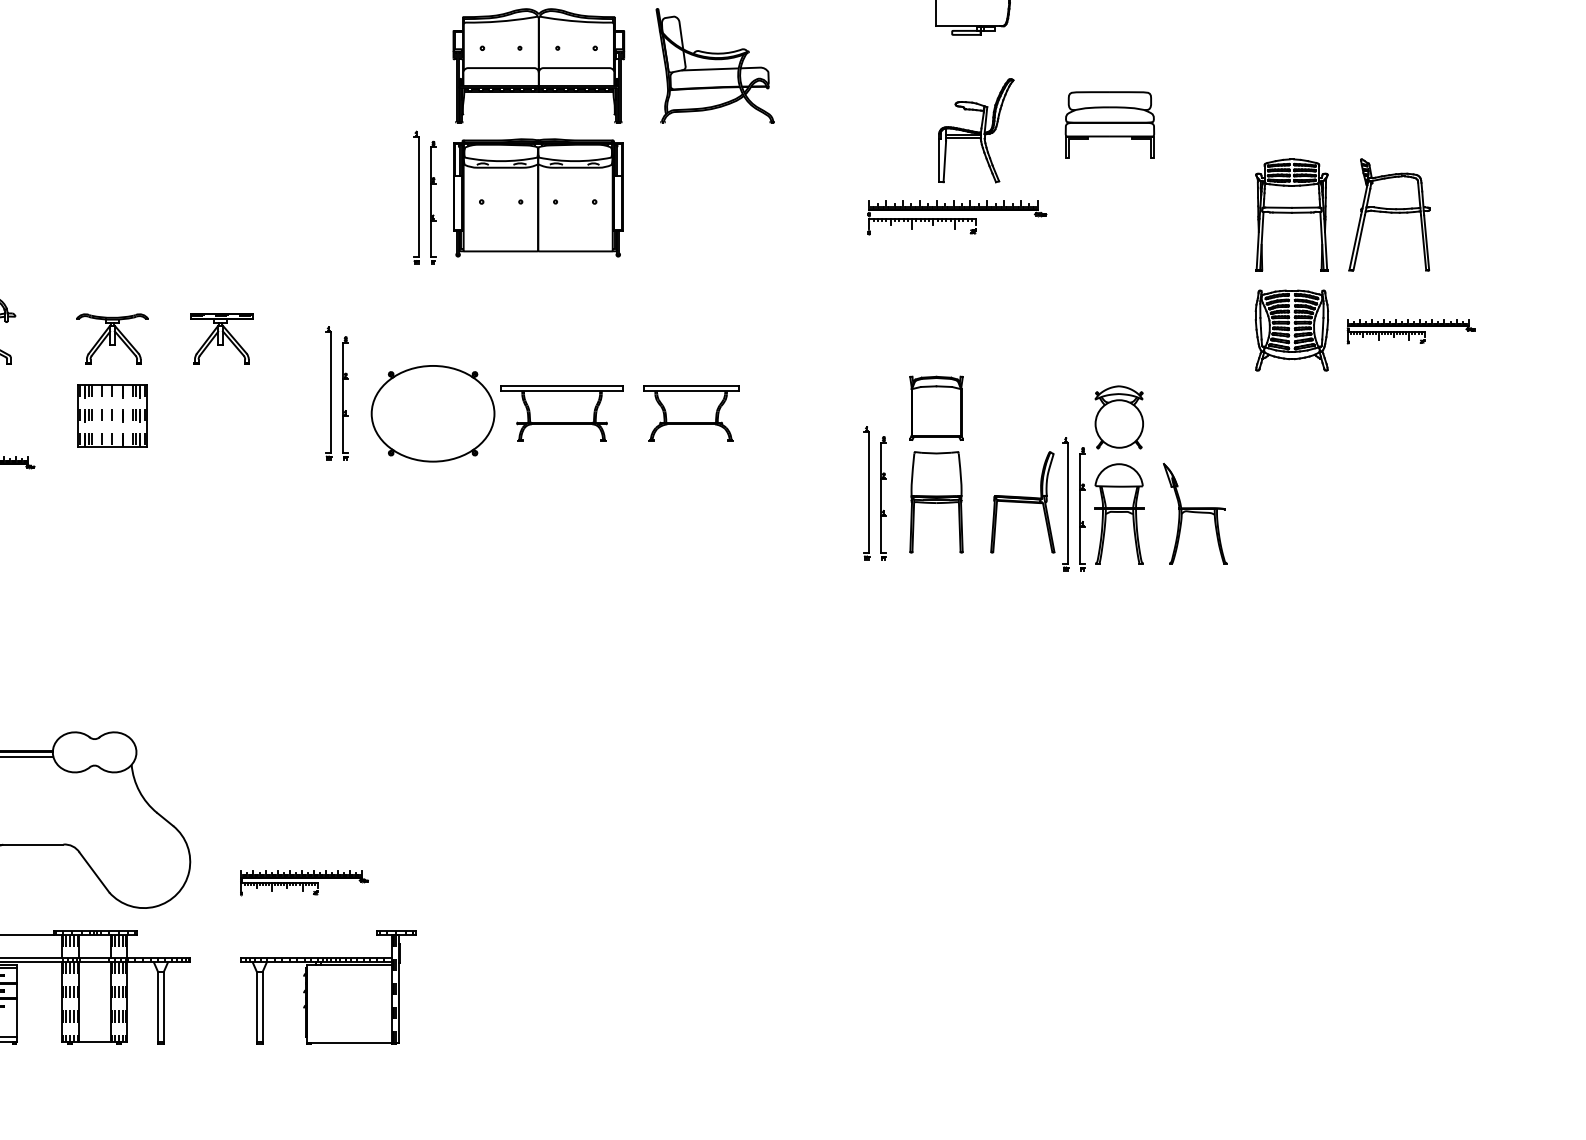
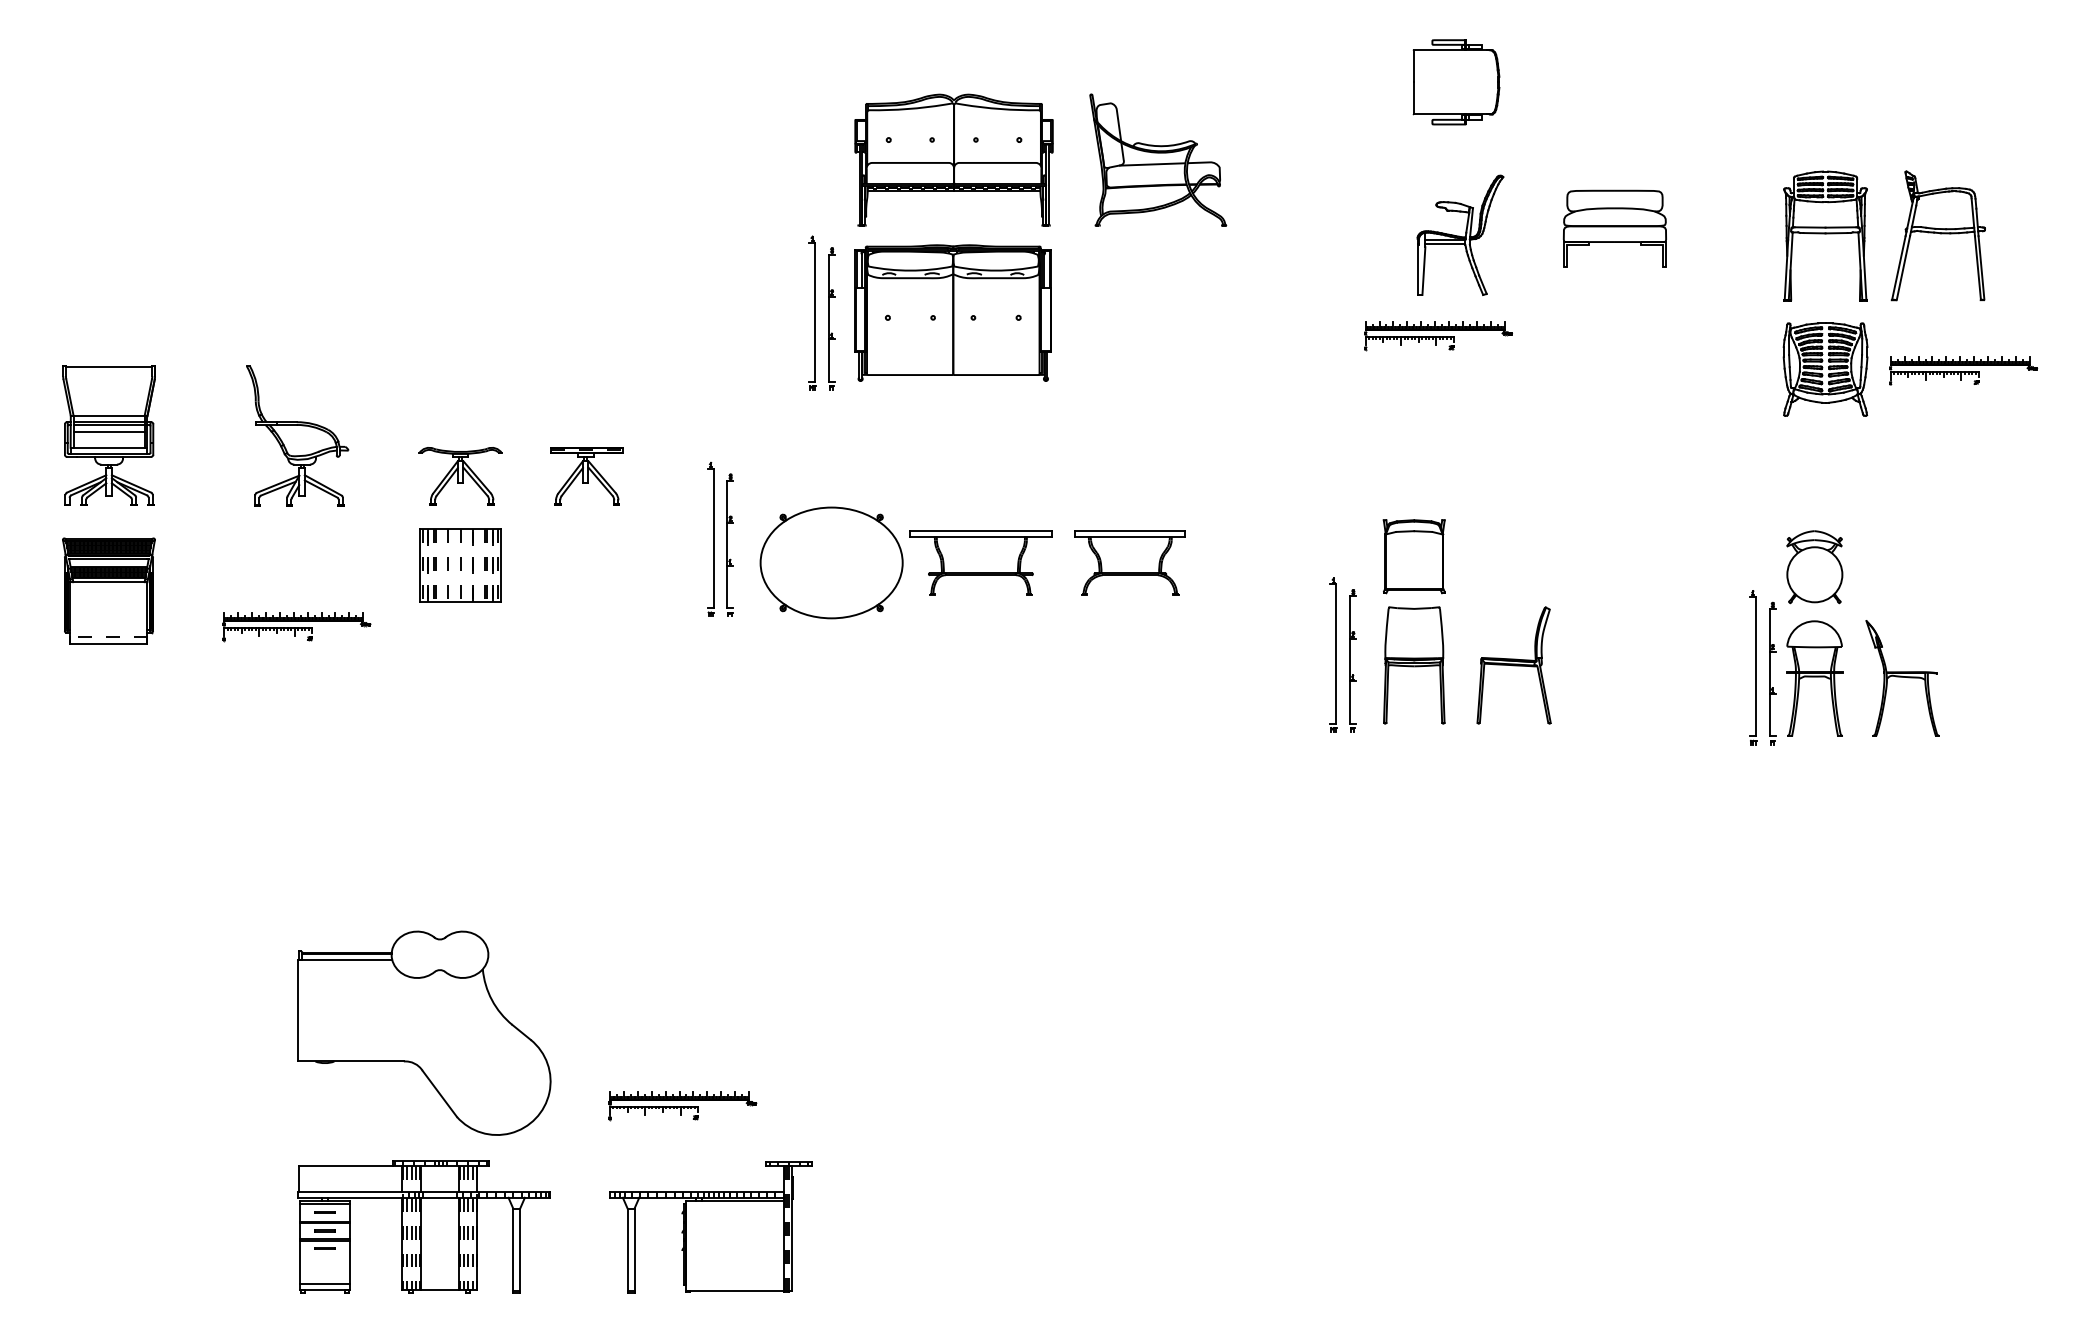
part: (957, 218) -> (1438, 336), size x0.71
part: (1355, 264) -> (1899, 293), moved
part: (1144, 478) -> (1844, 637), moved

